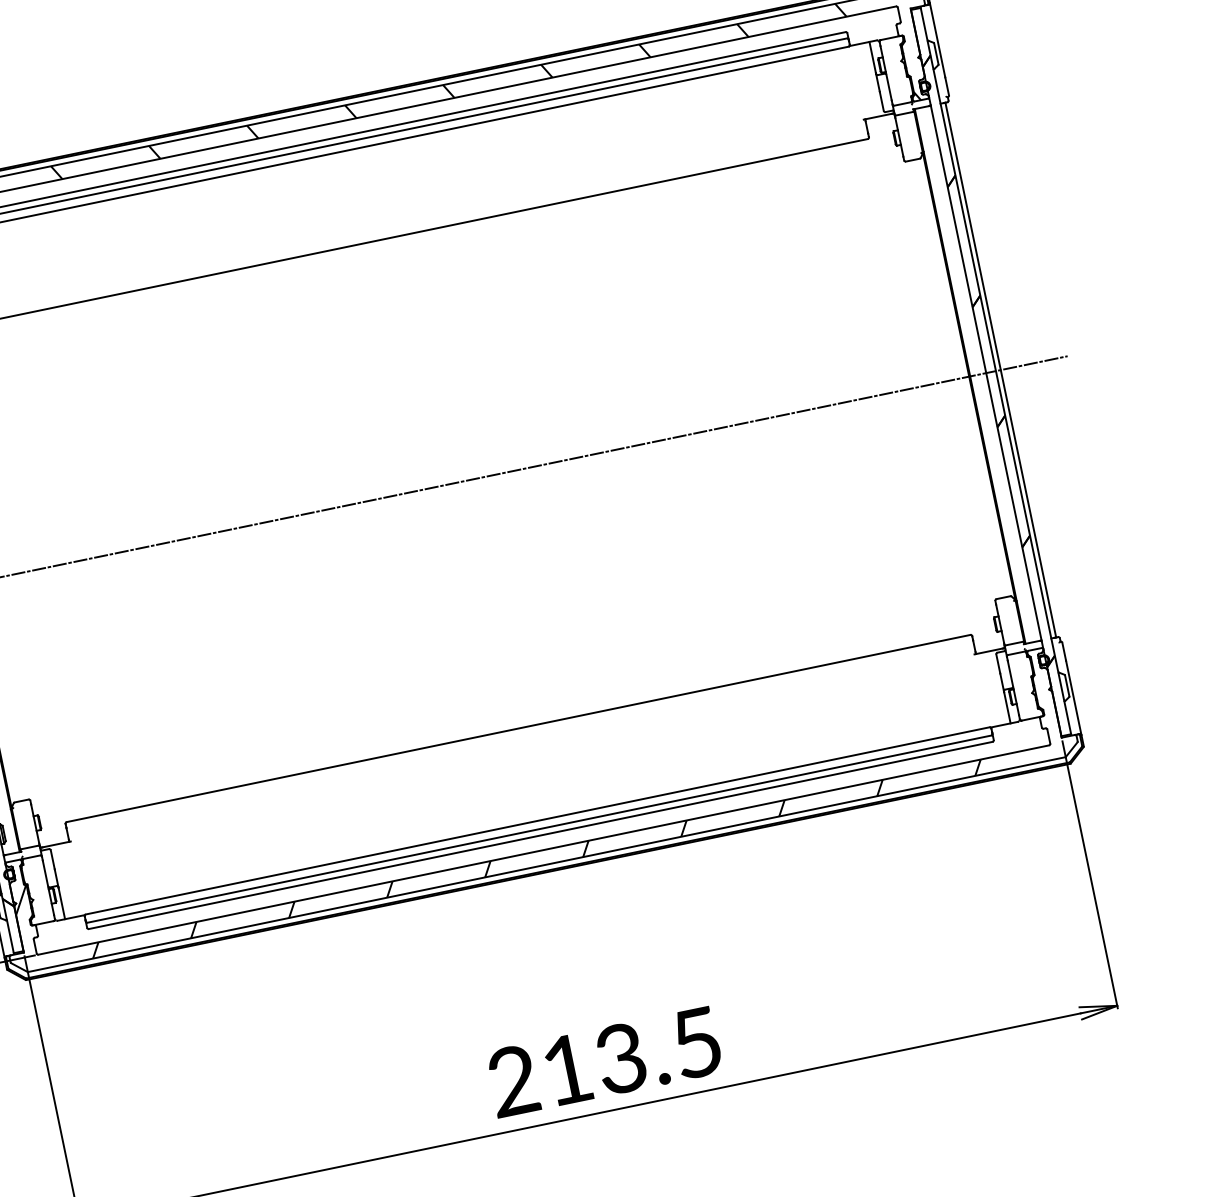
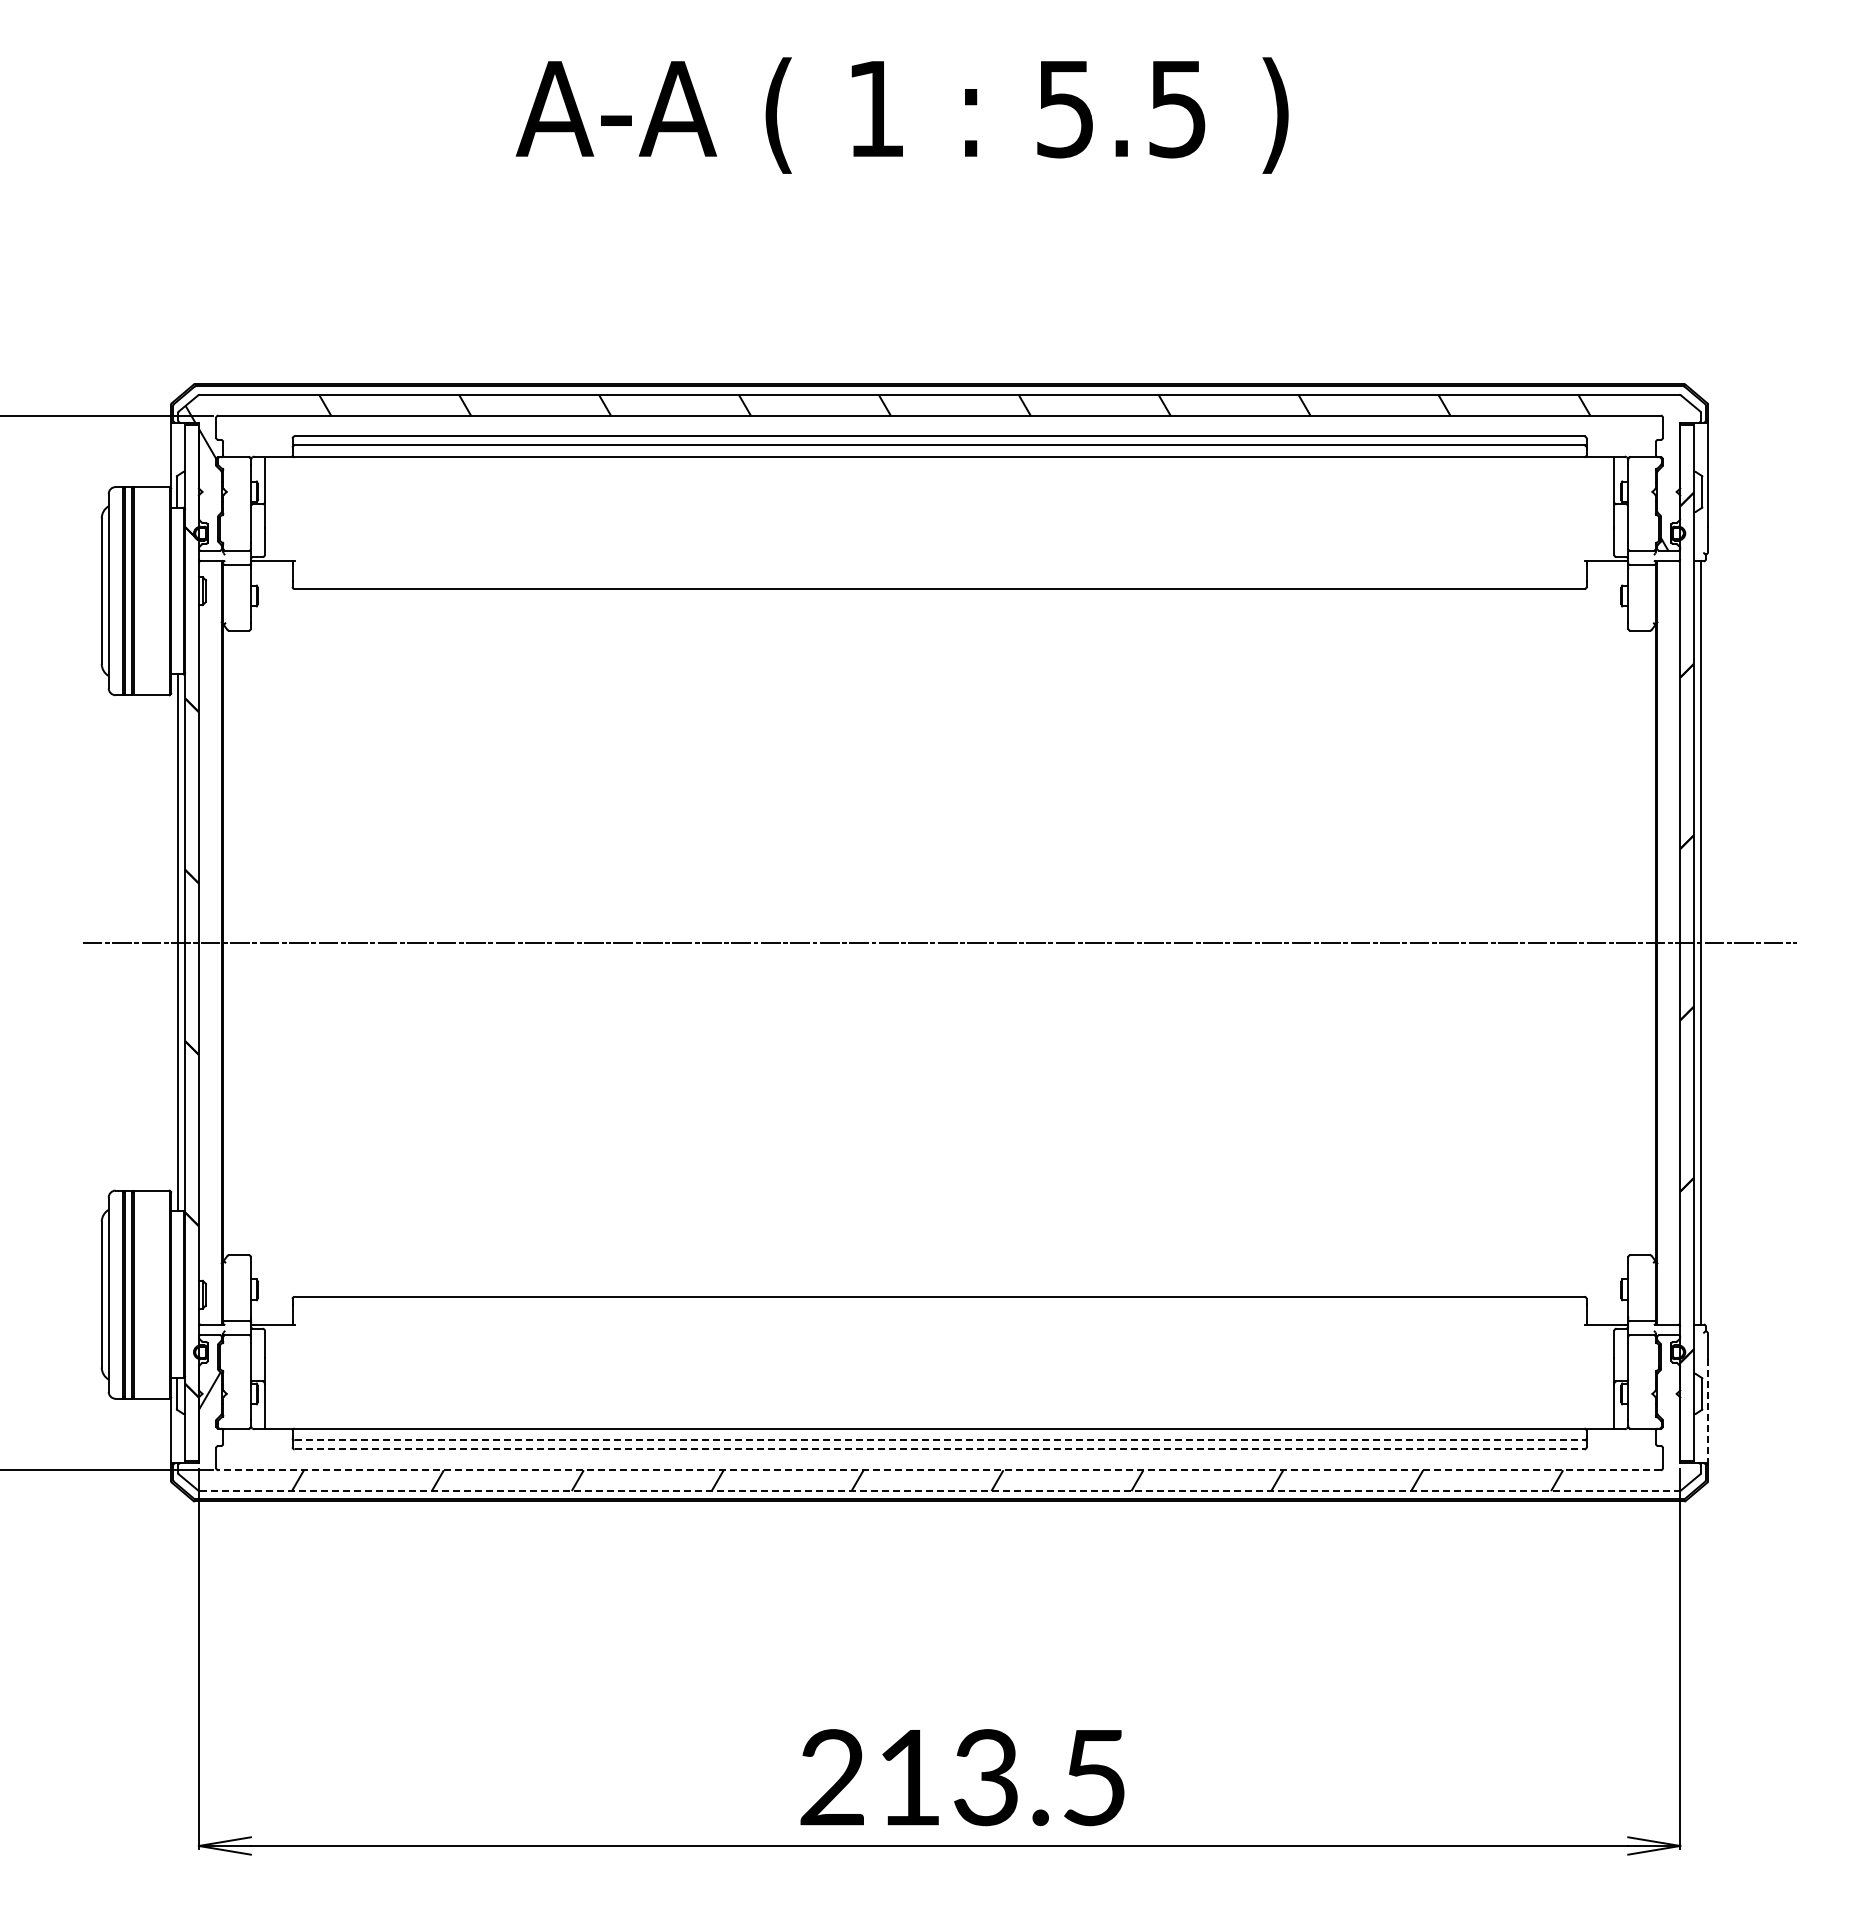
line: (1073, 697) -> (1708, 1411), solid -> dashed
line: (539, 829) -> (939, 1440), solid -> dashed
line: (540, 835) -> (939, 1449), solid -> dashed
line: (543, 850) -> (939, 1470), solid -> dashed
line: (546, 864) -> (939, 1491), solid -> dashed

